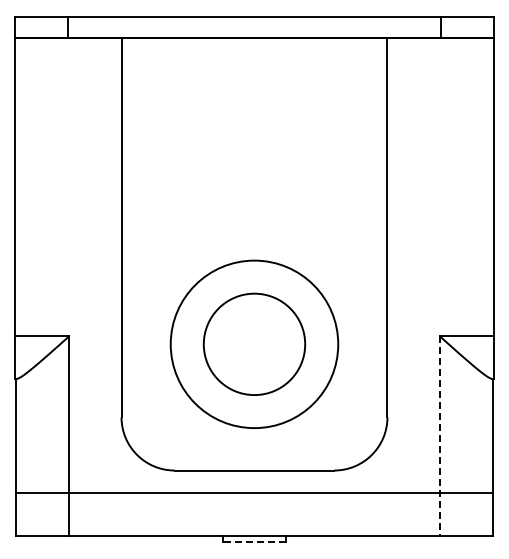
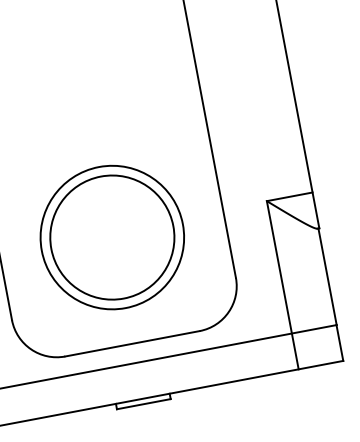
circle: (254, 343) -> (112, 236), size x1.43
line: (439, 435) -> (282, 284), dashed -> solid
line: (254, 542) -> (143, 404), dashed -> solid

